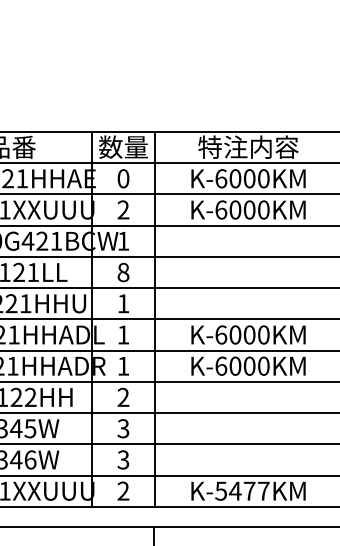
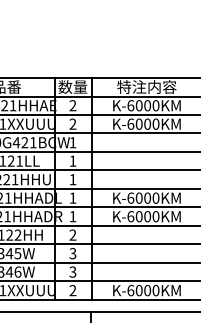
text: (122, 178) -> (72, 105), 0 -> 2
text: (122, 271) -> (72, 160), 8 -> 1
text: (242, 490) -> (143, 290), K-5477KM -> K-6000KM

